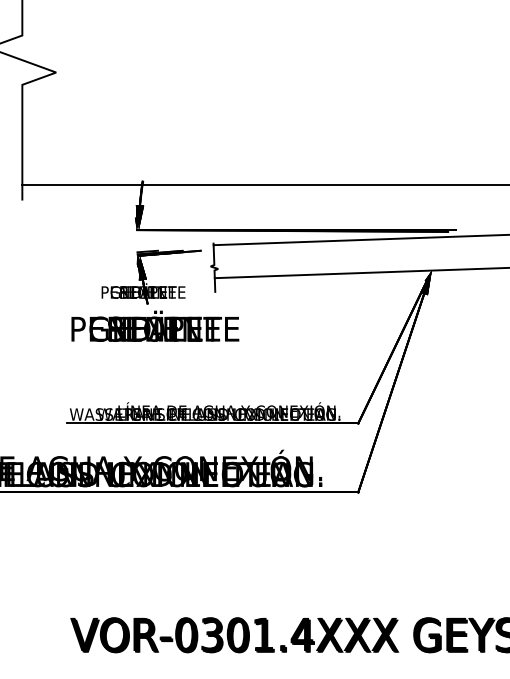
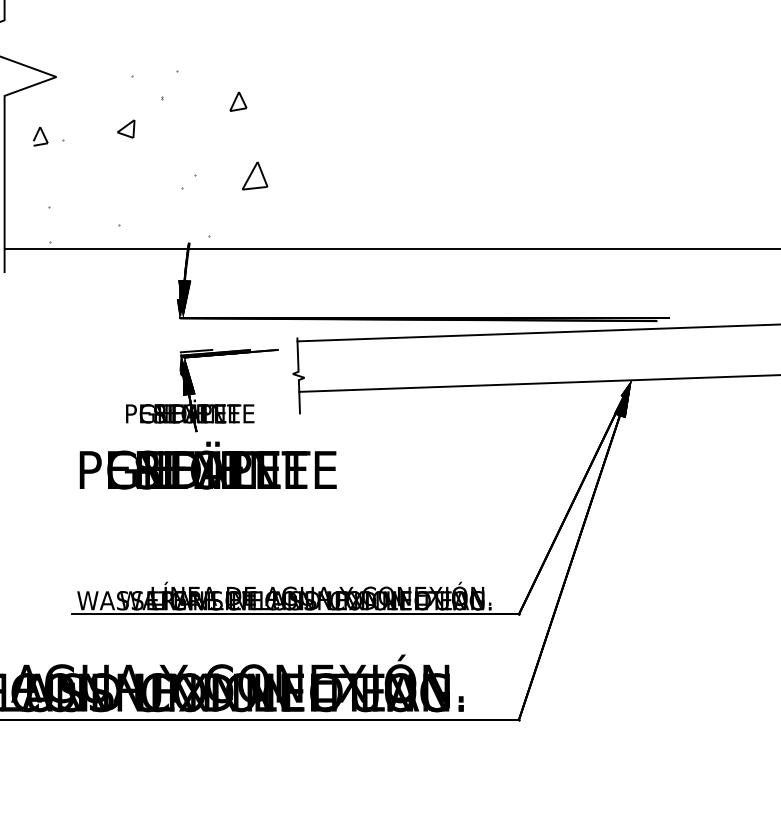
hatch: (117, 124) -> (150, 156), added

